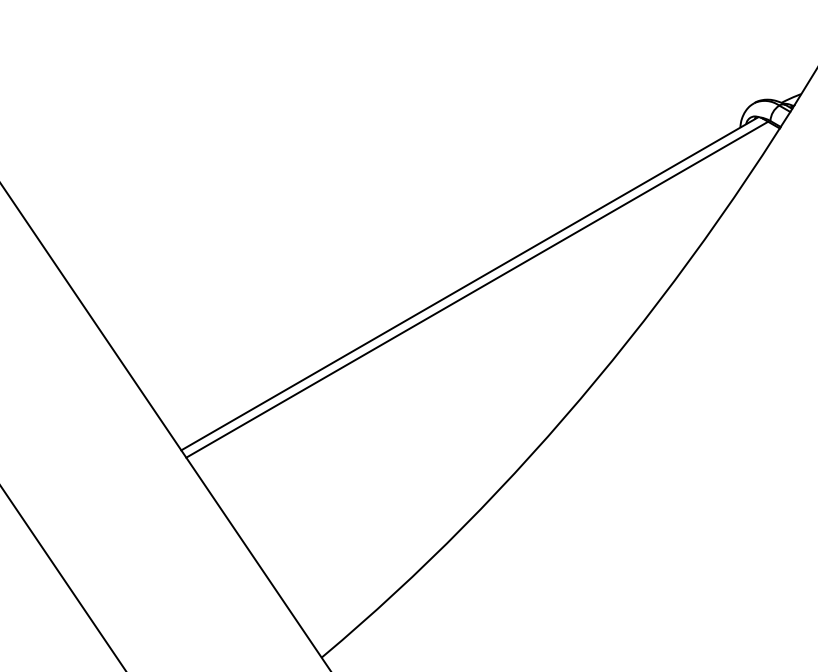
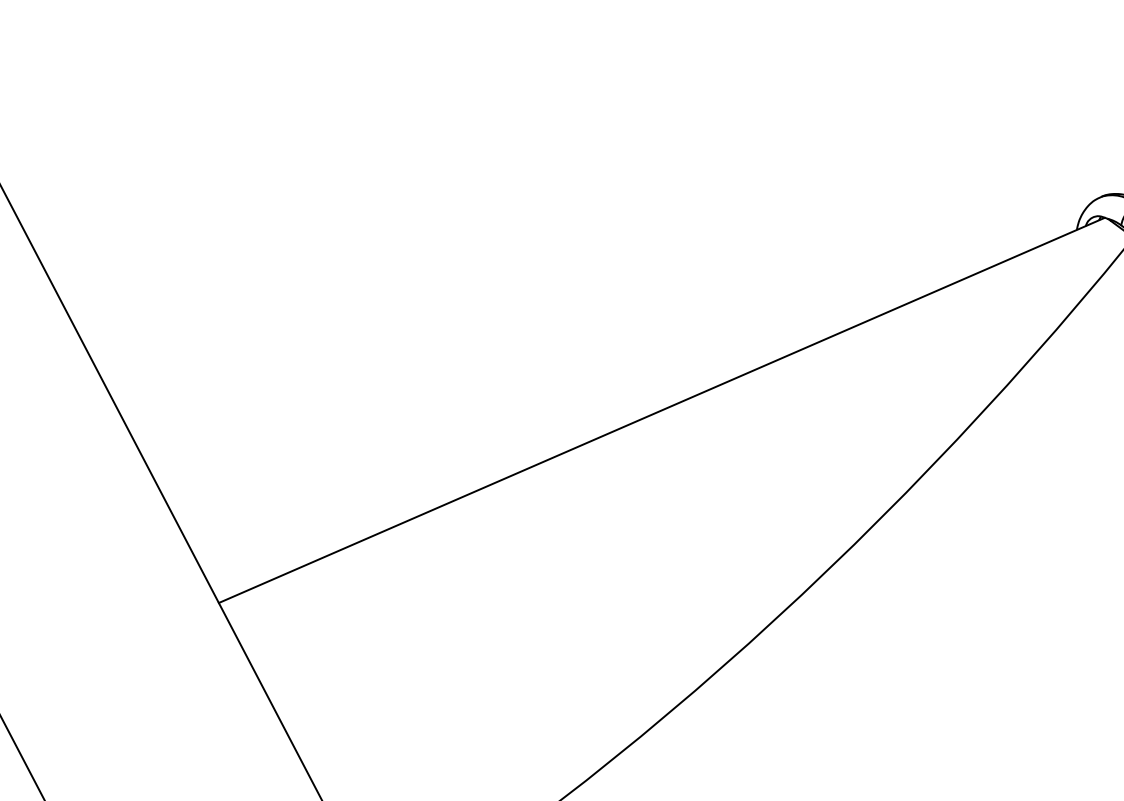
line: (477, 289) -> (671, 419), removed

